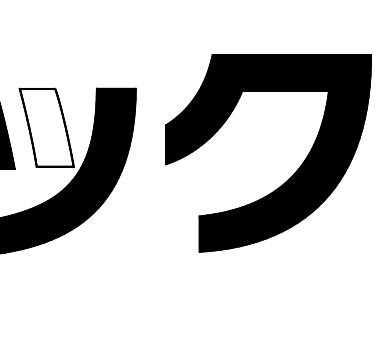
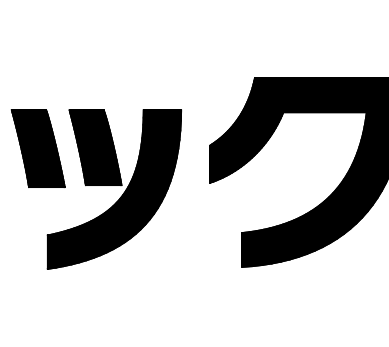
fill: (46, 127) -> (95, 147), added

